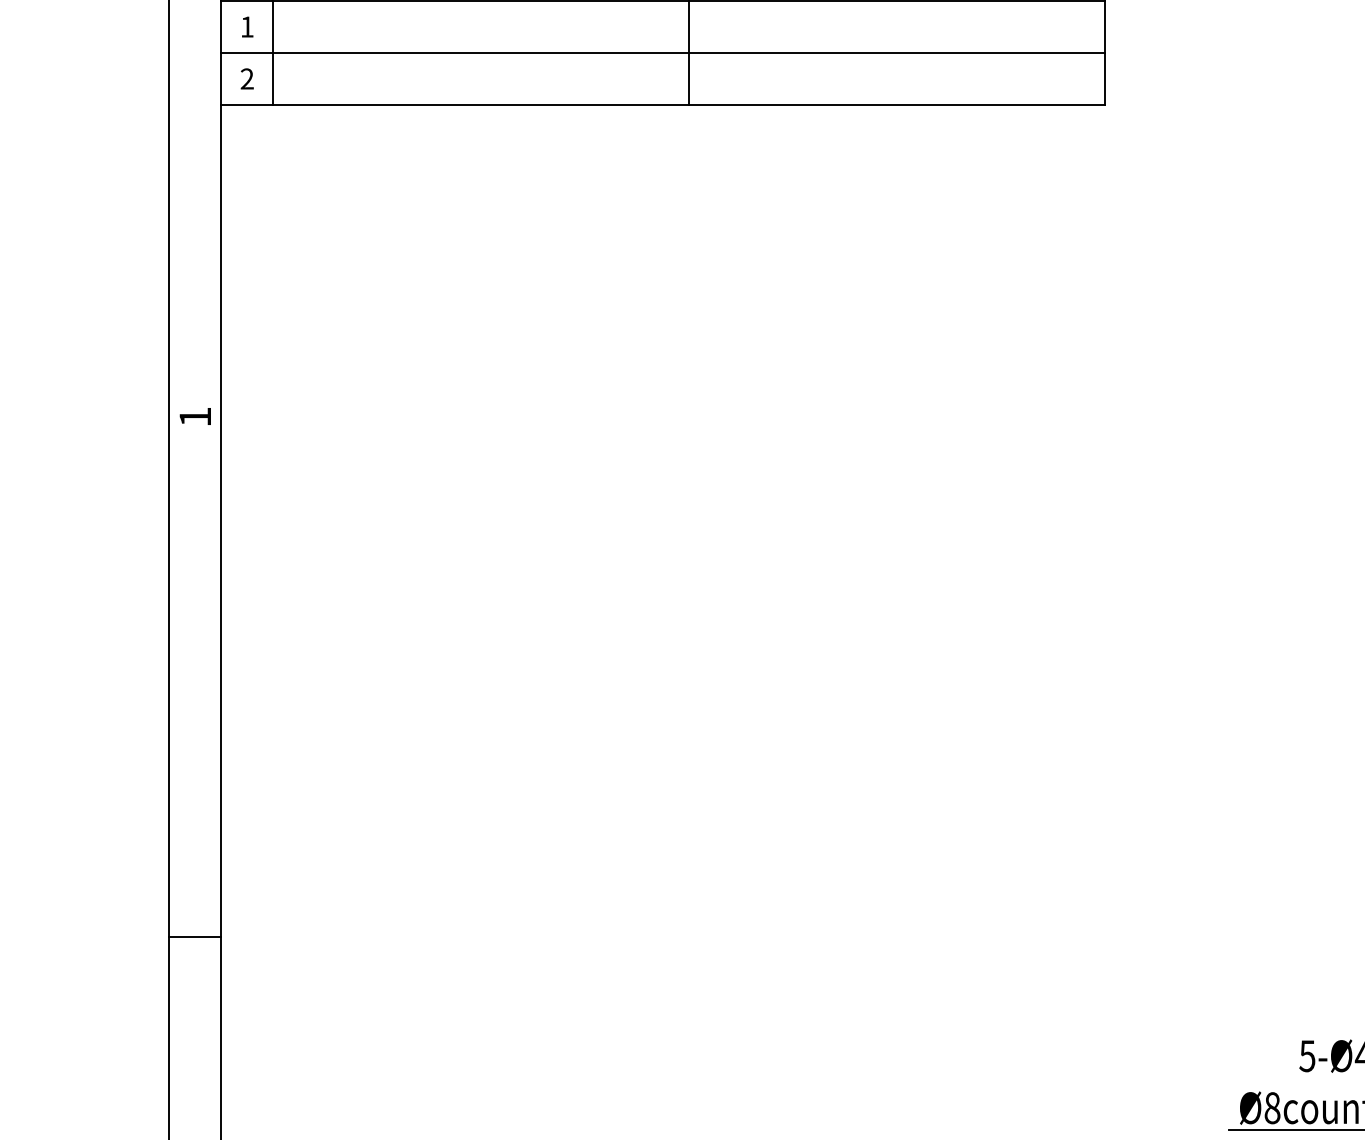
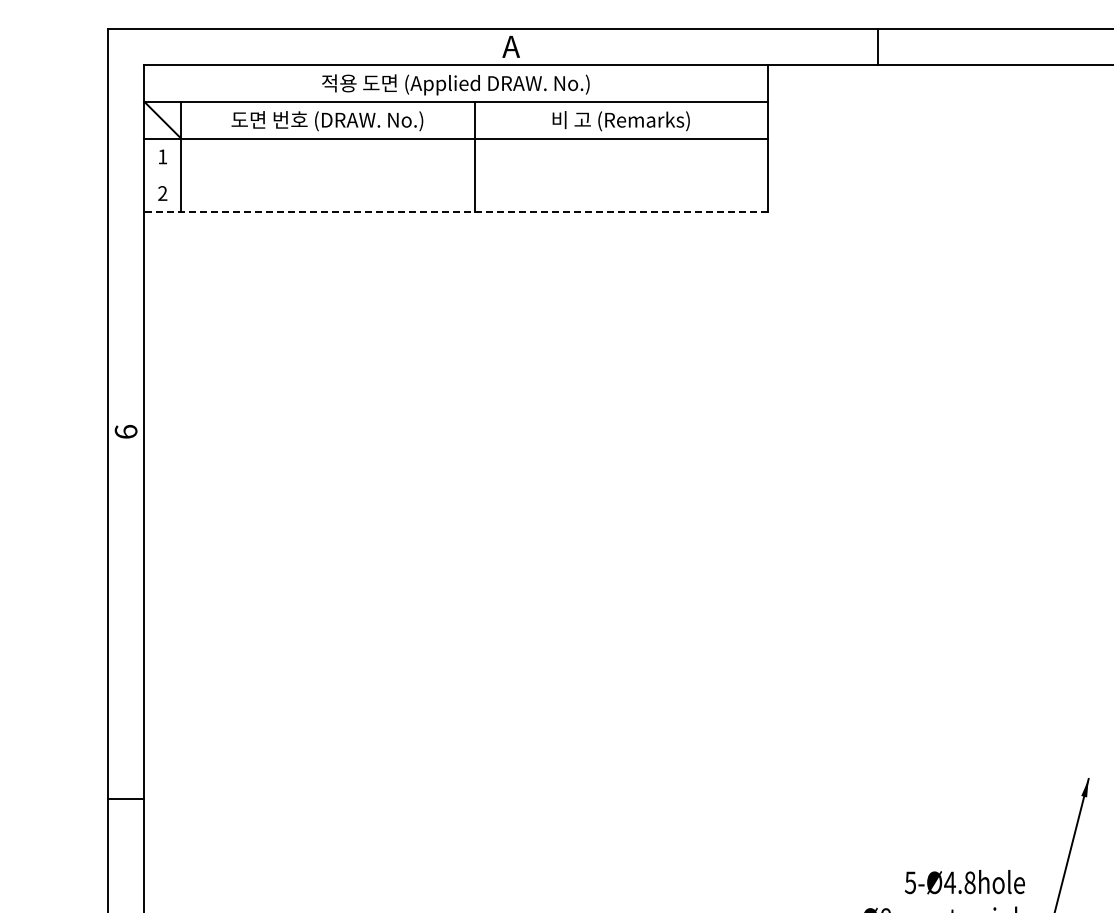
line: (662, 53) -> (455, 175), removed
line: (663, 104) -> (456, 211), solid -> dashed
text: (194, 416) -> (125, 431), 1 -> 6

